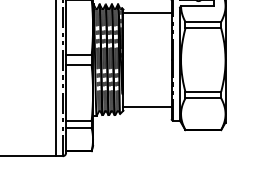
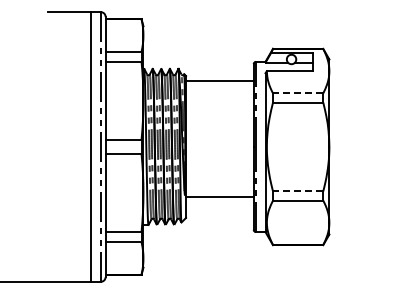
line: (202, 22) -> (297, 93), solid -> dashed
line: (202, 91) -> (297, 191), solid -> dashed
line: (147, 107) -> (219, 197), moved

